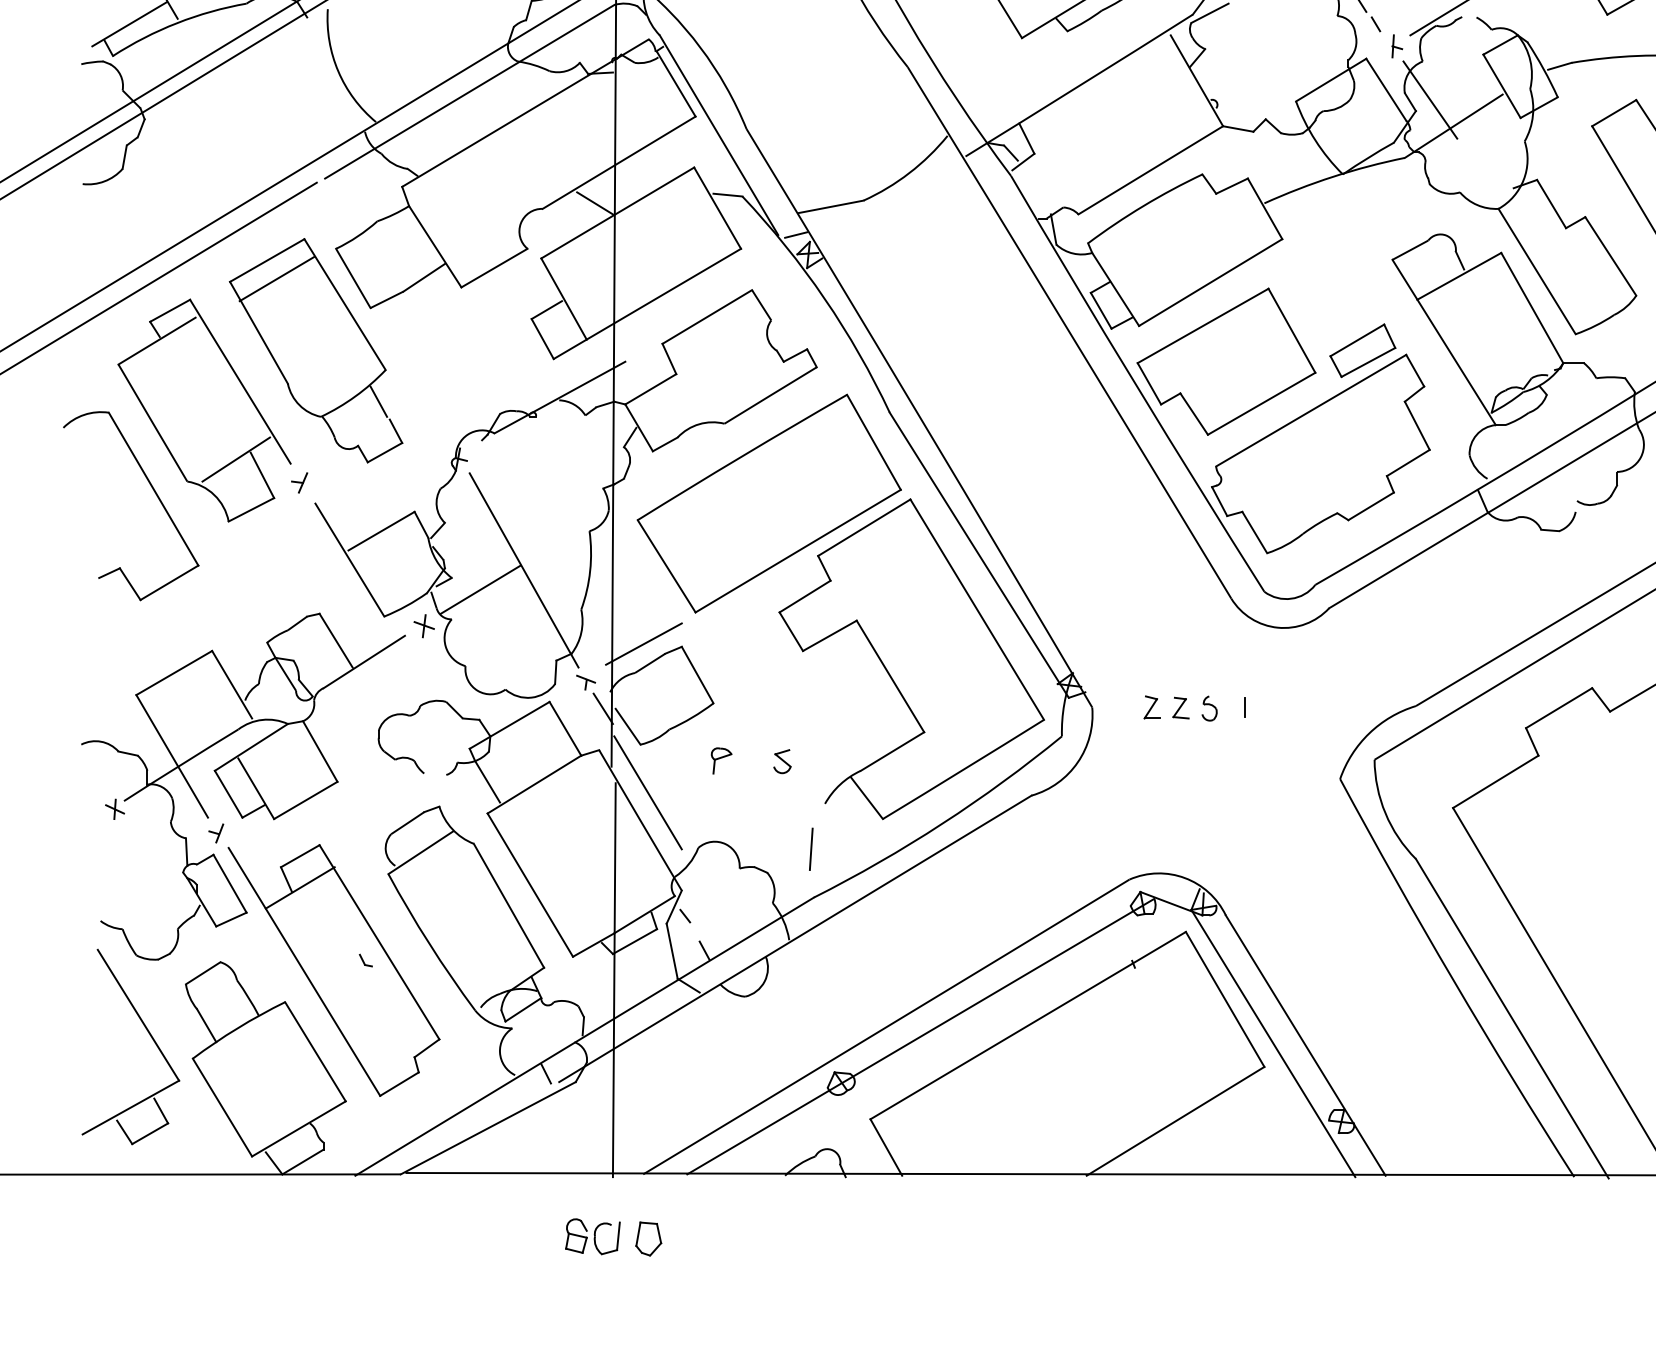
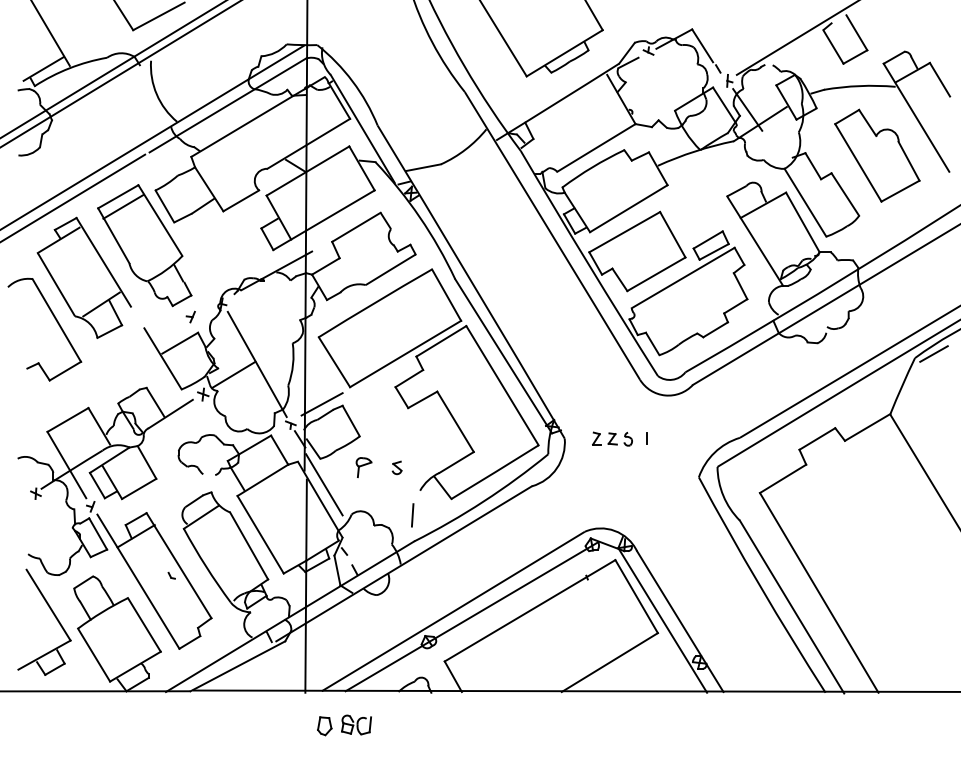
part: (299, 481) -> (190, 316), moved
part: (722, 760) -> (364, 467), size x1.4
part: (592, 1235) -> (356, 724), moved

